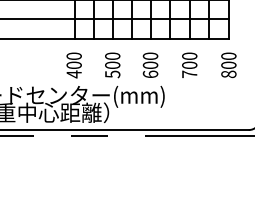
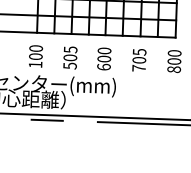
text: (112, 56) -> (70, 49), 500 -> 505
text: (189, 56) -> (139, 52), 700 -> 705
text: (73, 74) -> (34, 64), 400 -> 100

